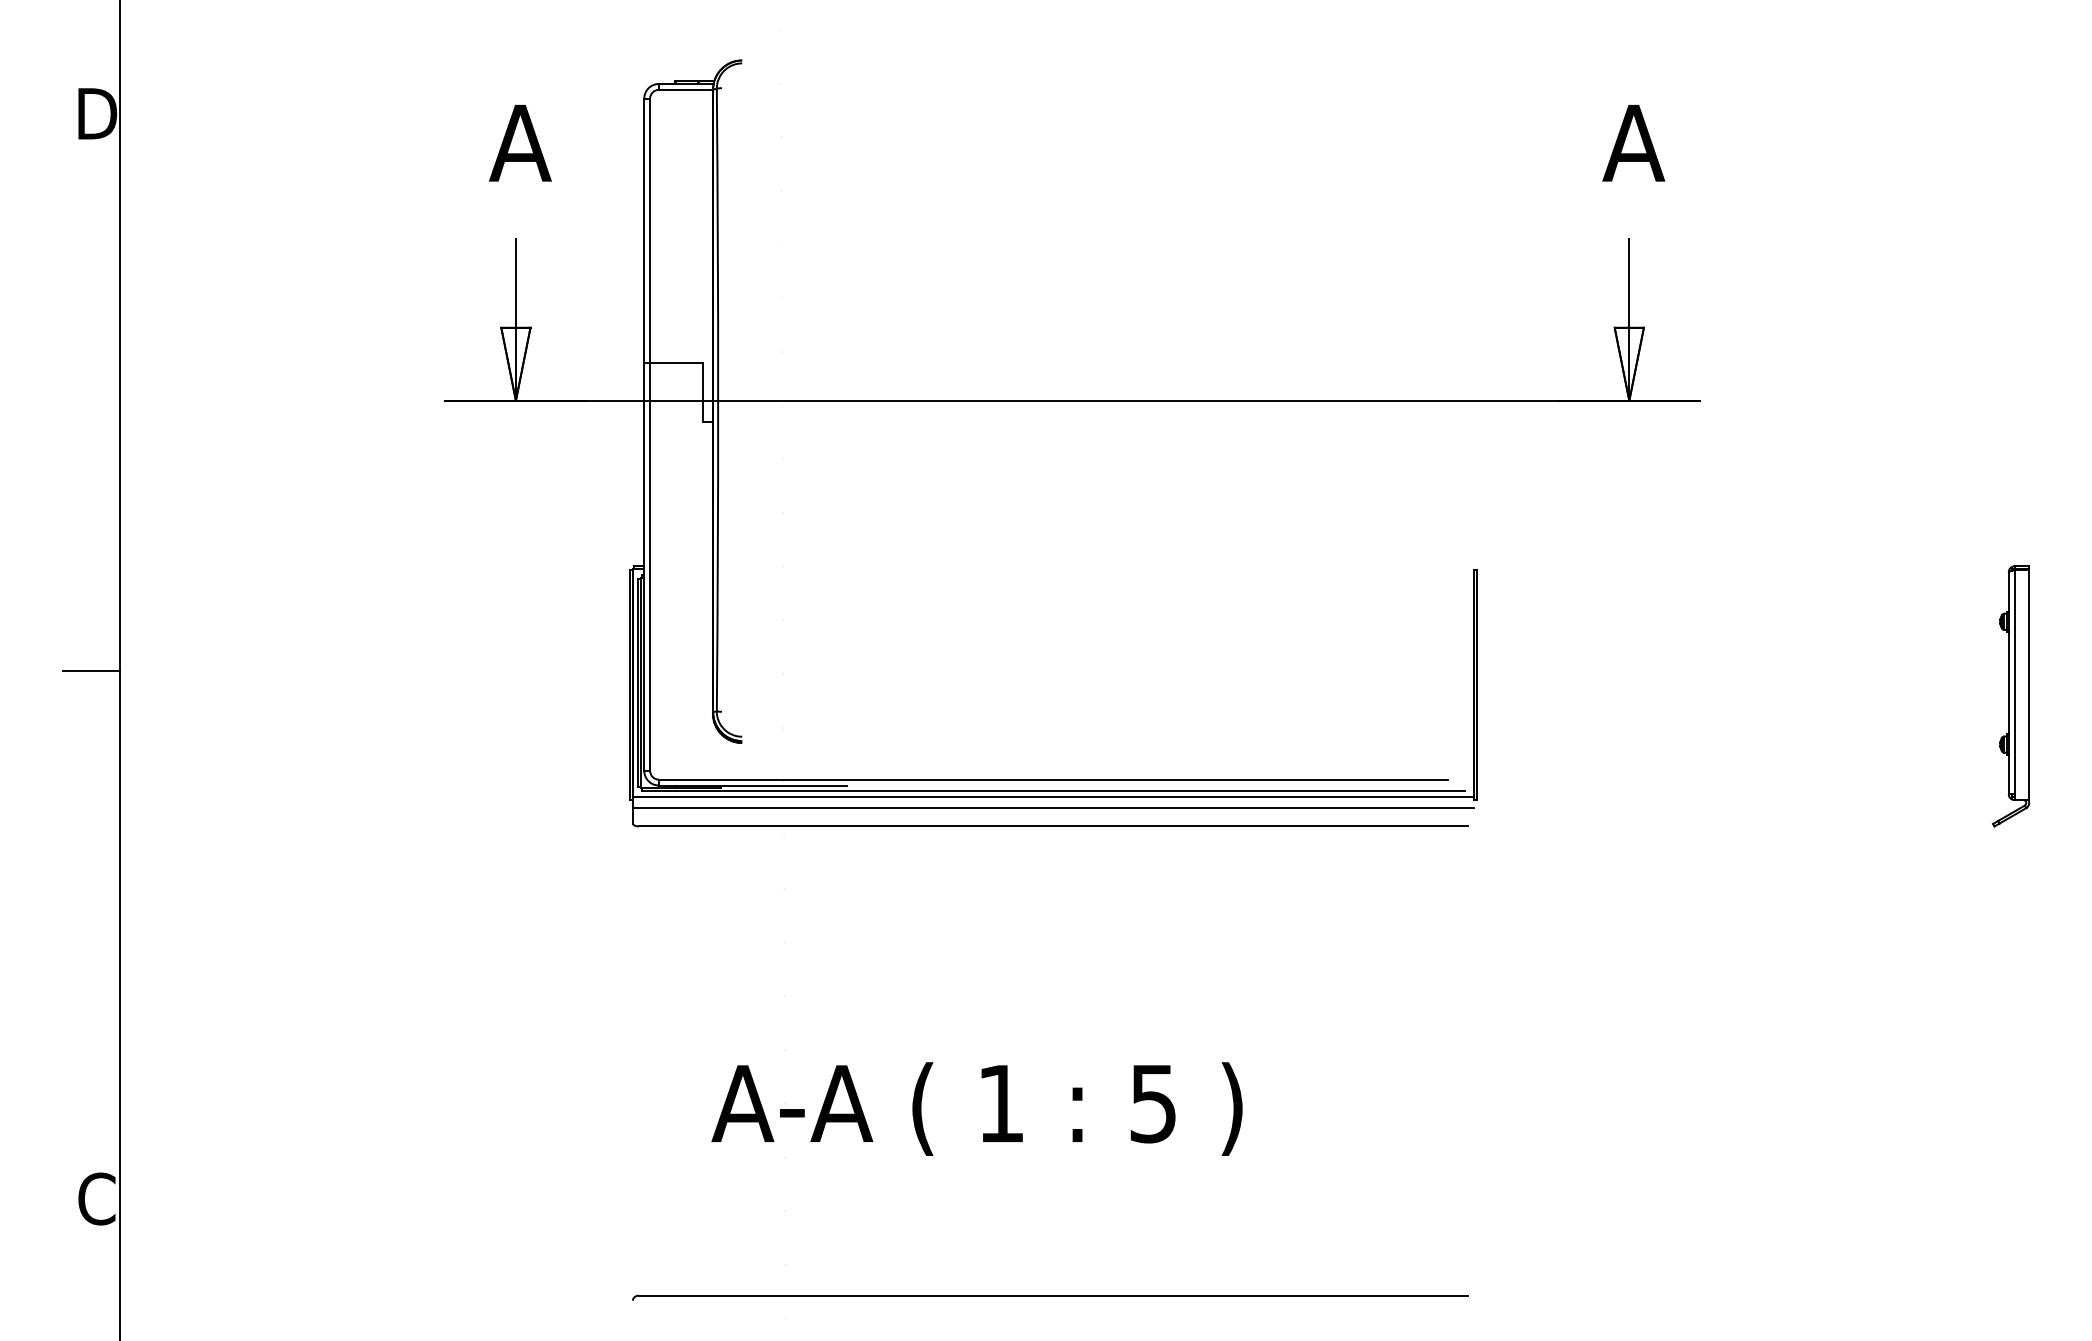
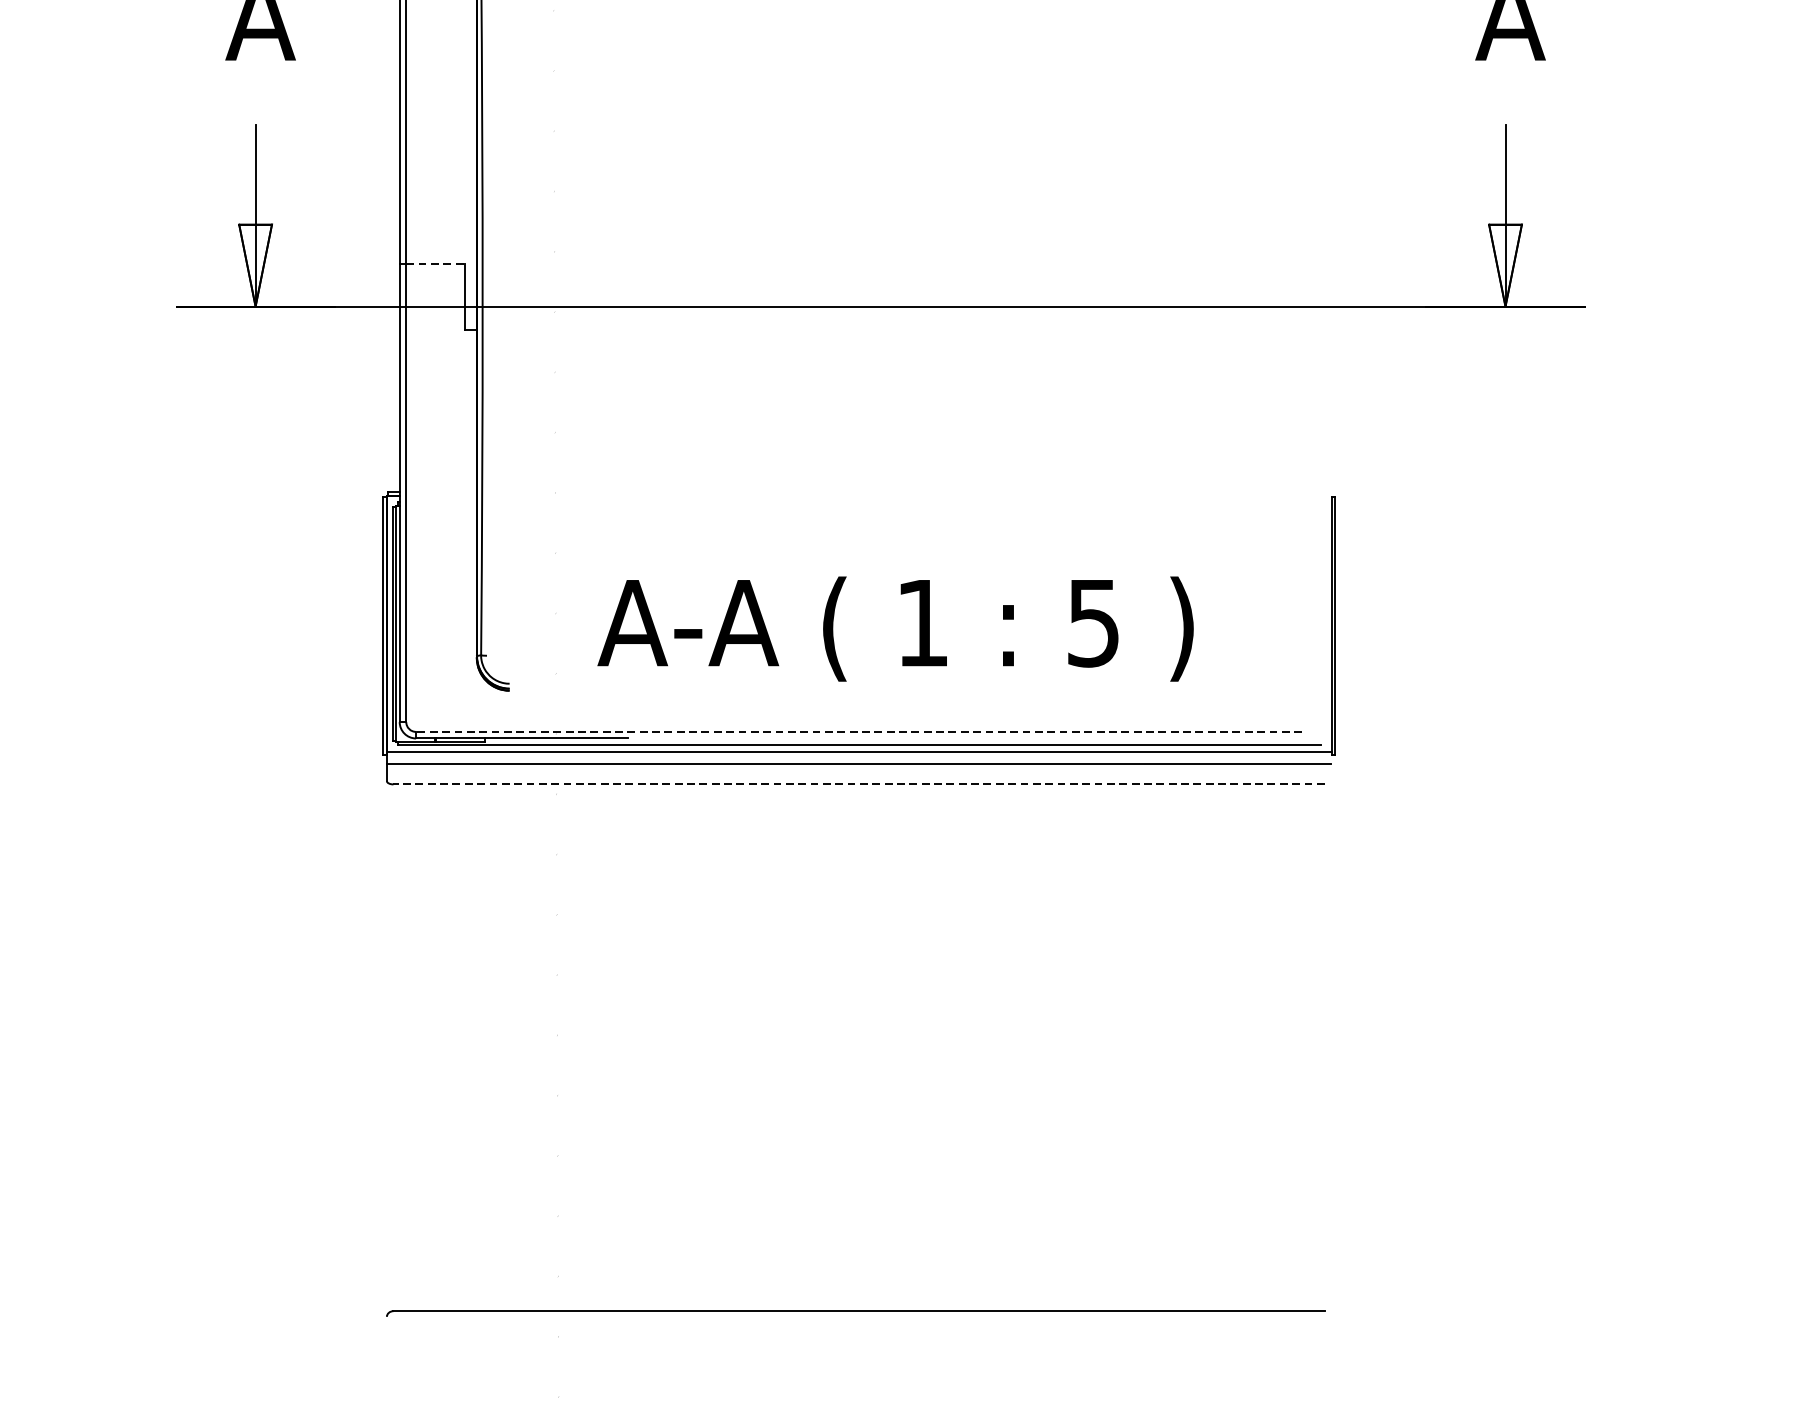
line: (676, 363) -> (435, 264), solid -> dashed
line: (1053, 779) -> (859, 731), solid -> dashed
line: (1053, 826) -> (859, 784), solid -> dashed
text: (976, 1108) -> (895, 628), moved

